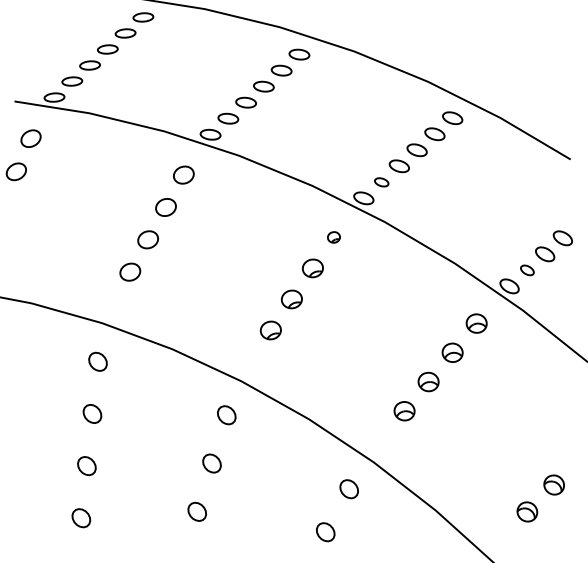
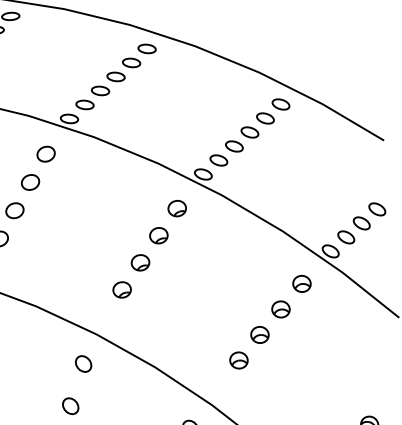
part: (381, 182) -> (218, 160), size x1.43
part: (333, 237) -> (176, 208), size x1.67
part: (527, 270) -> (346, 237), size x1.43

